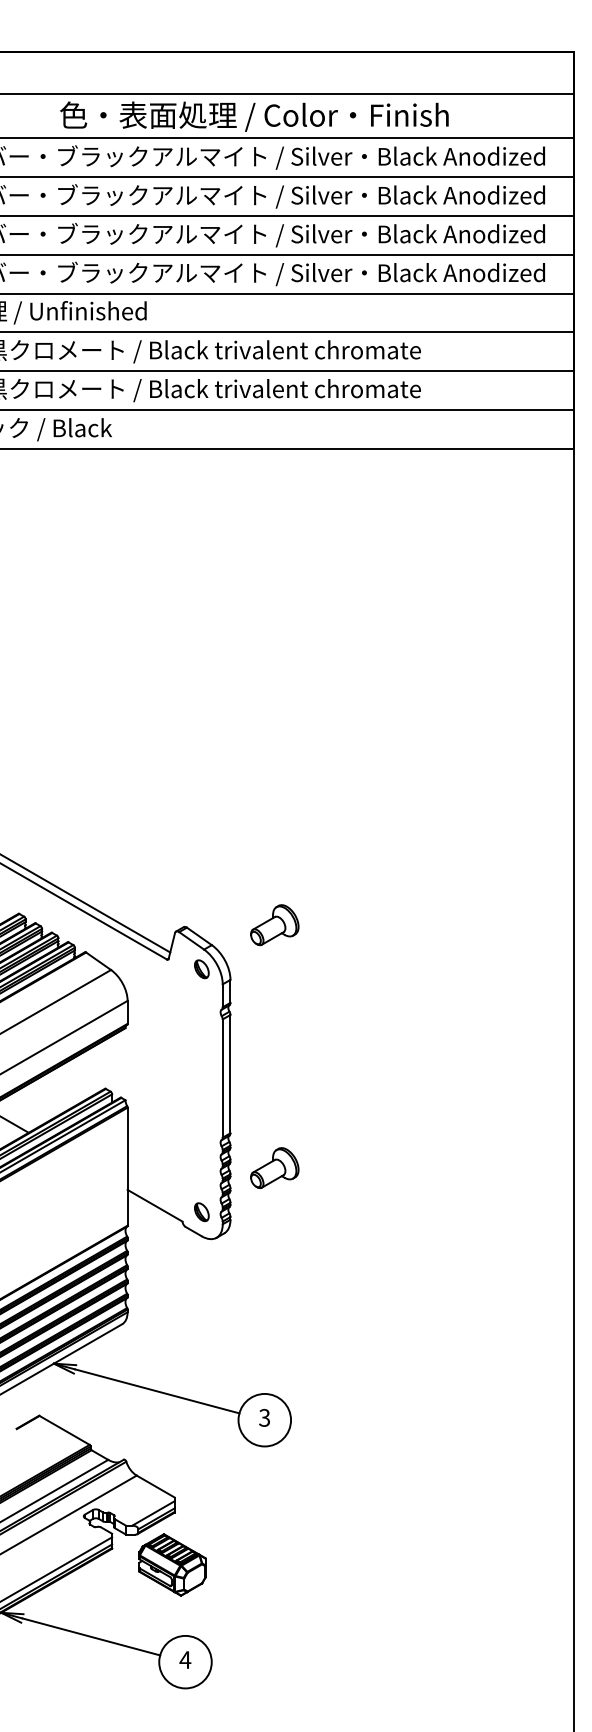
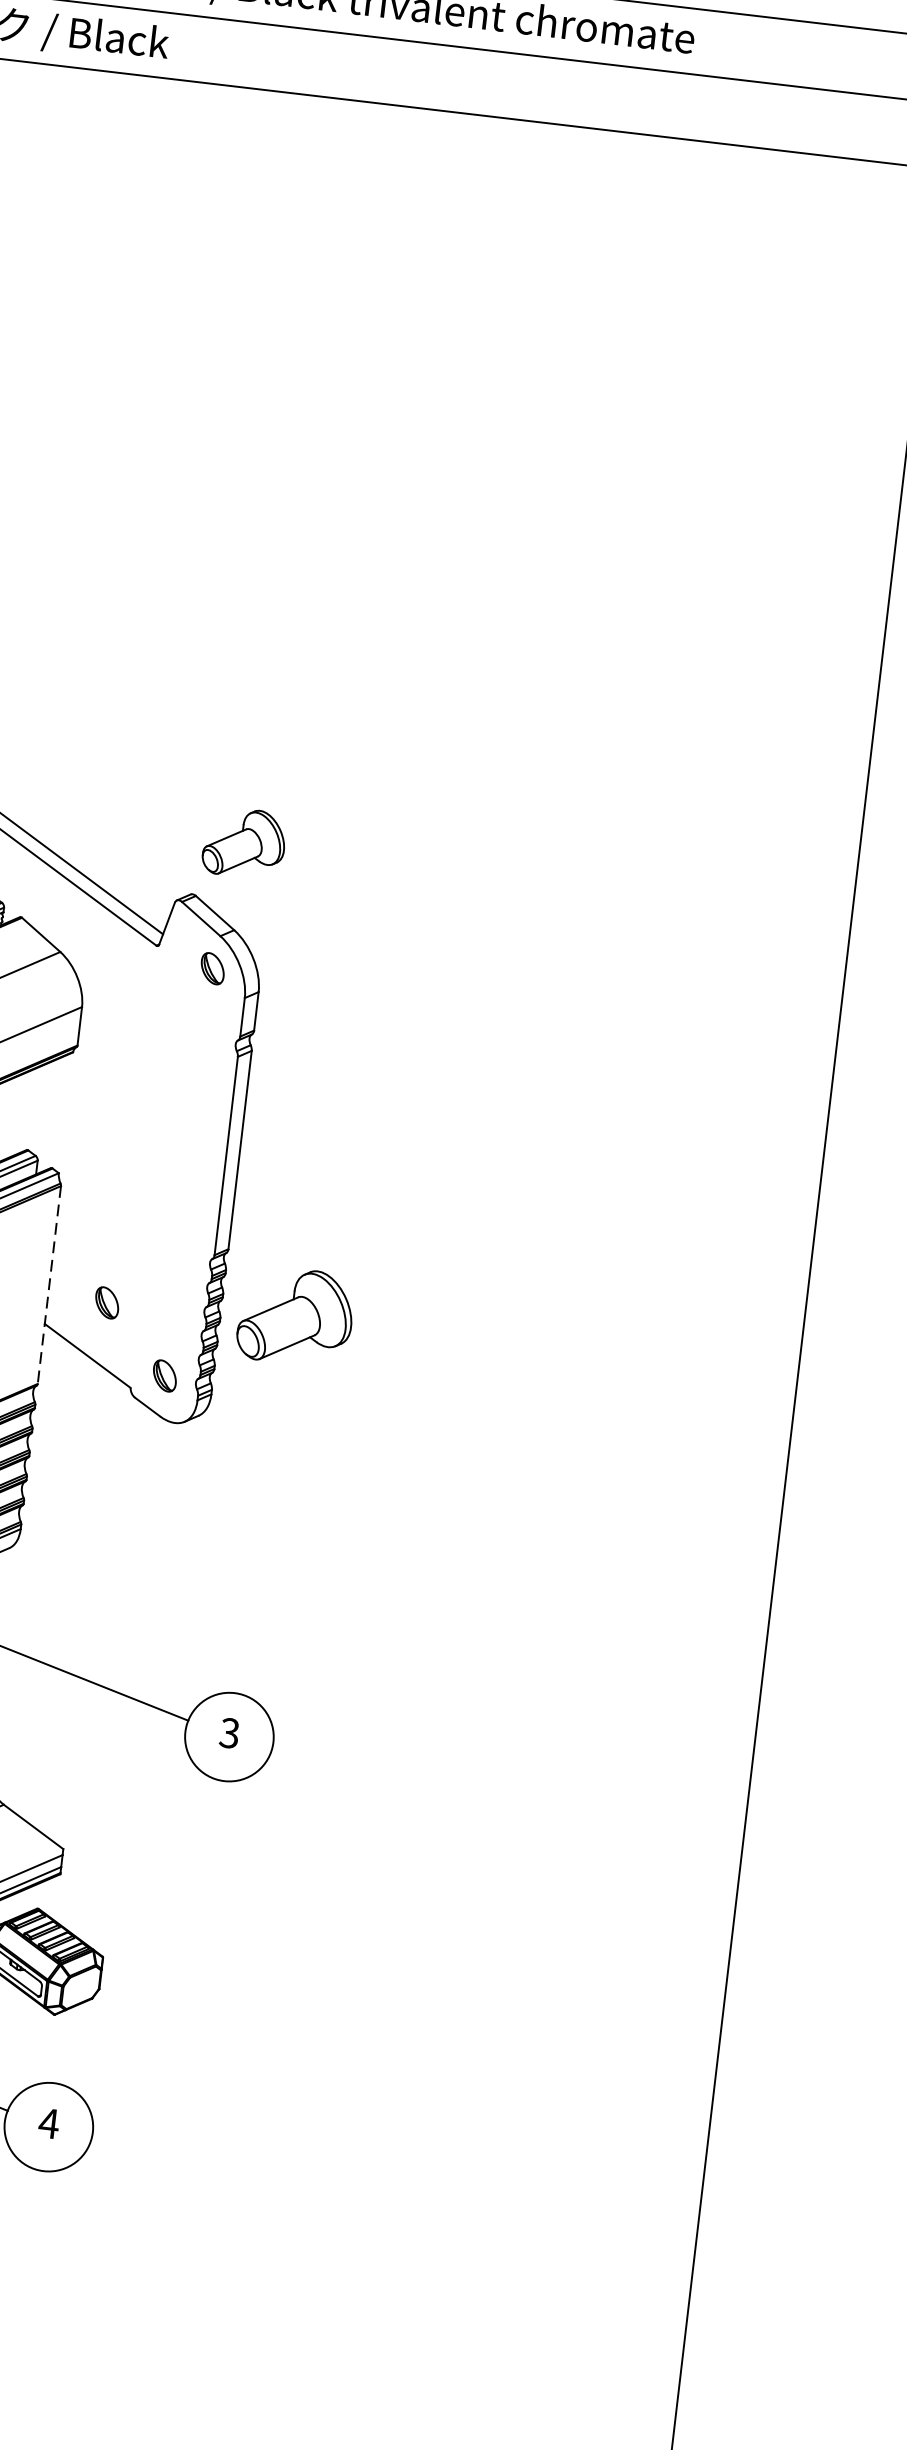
part: (274, 925) -> (243, 843), moved
line: (127, 1166) -> (49, 1284), solid -> dashed
part: (274, 1167) -> (295, 1315), size x1.4
part: (162, 1173) -> (106, 1303), added

